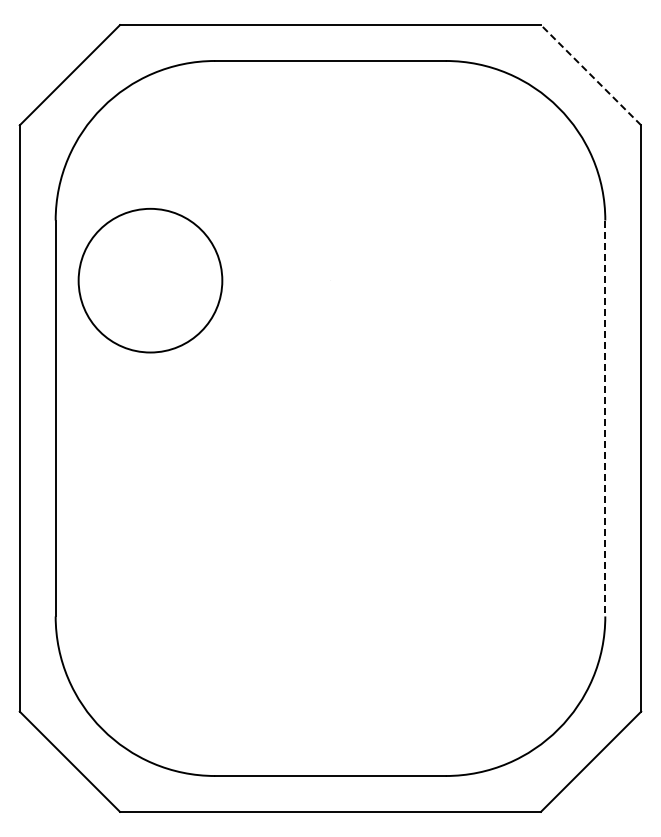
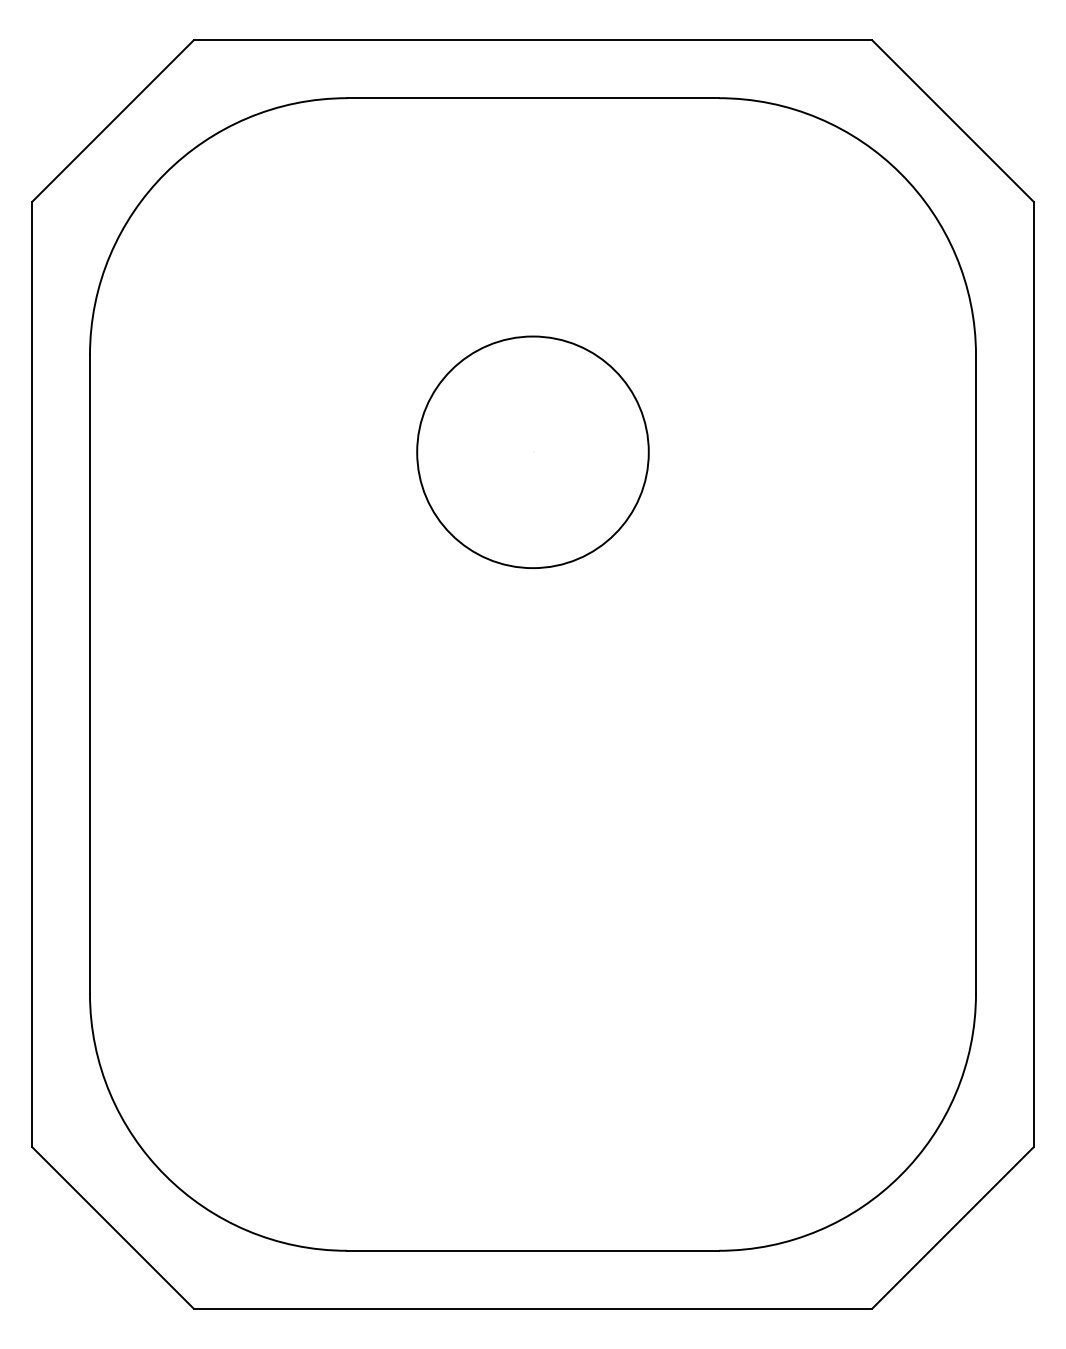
line: (591, 75) -> (953, 121), dashed -> solid
circle: (150, 280) -> (533, 452), moved
line: (605, 418) -> (976, 674), dashed -> solid

